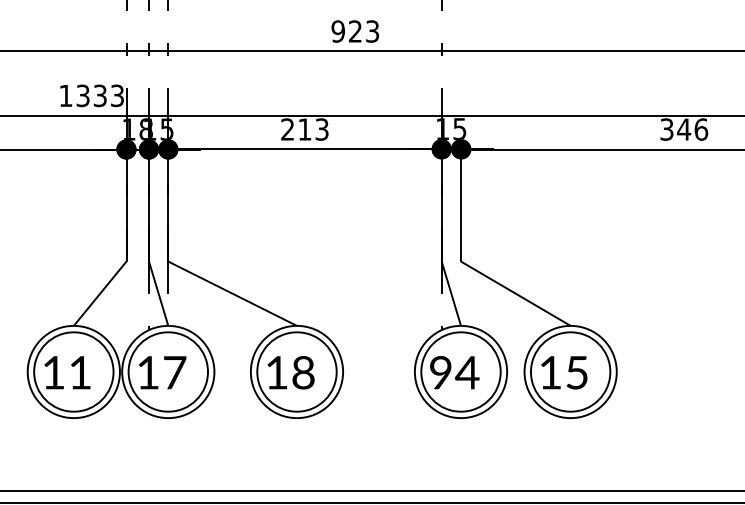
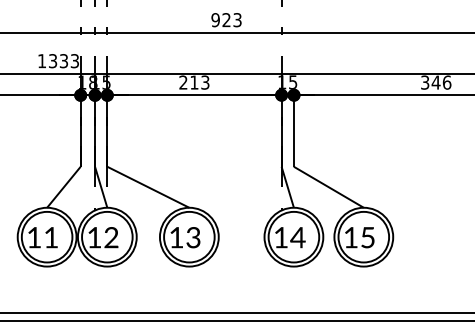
text: (174, 372) -> (111, 237), 17 -> 12
text: (303, 372) -> (193, 237), 18 -> 13
text: (439, 372) -> (280, 237), 94 -> 14

